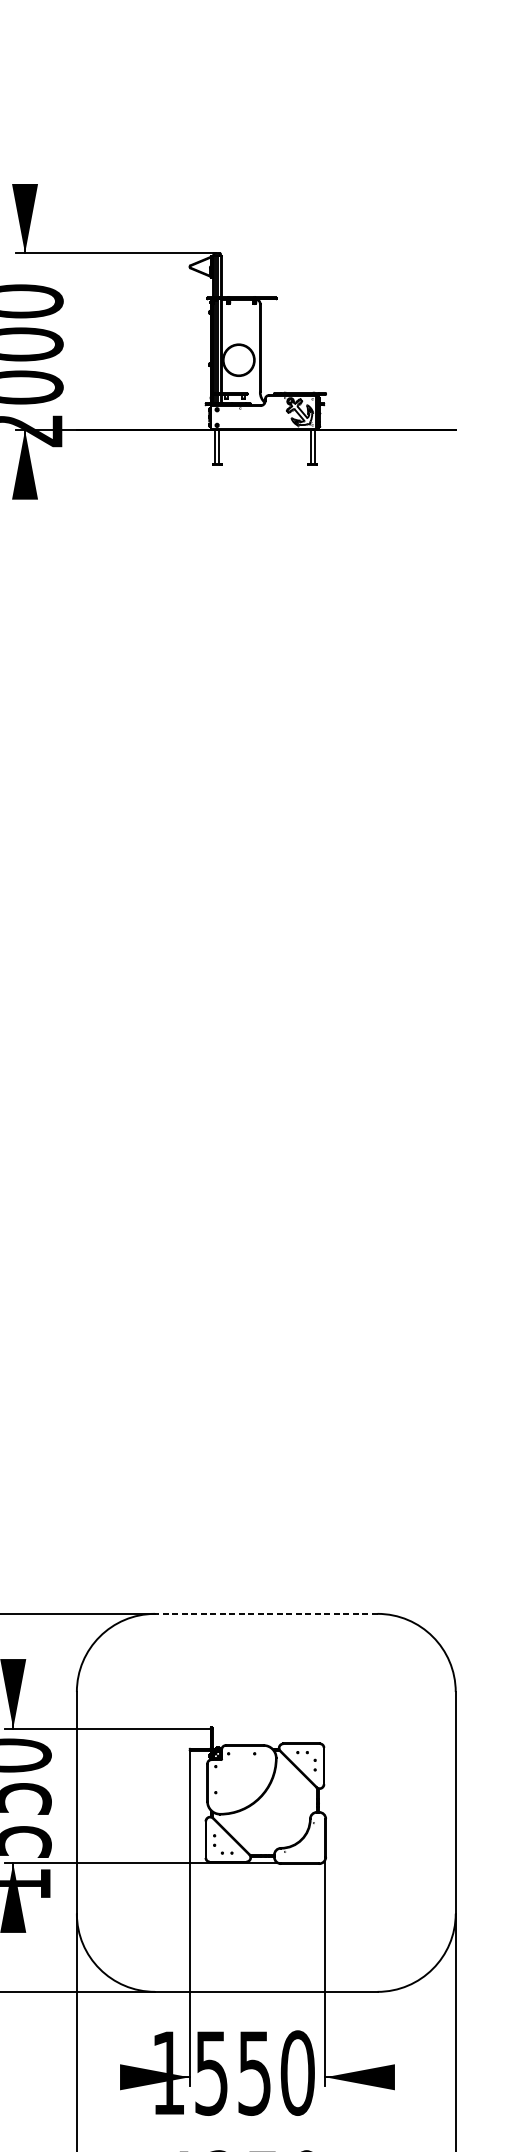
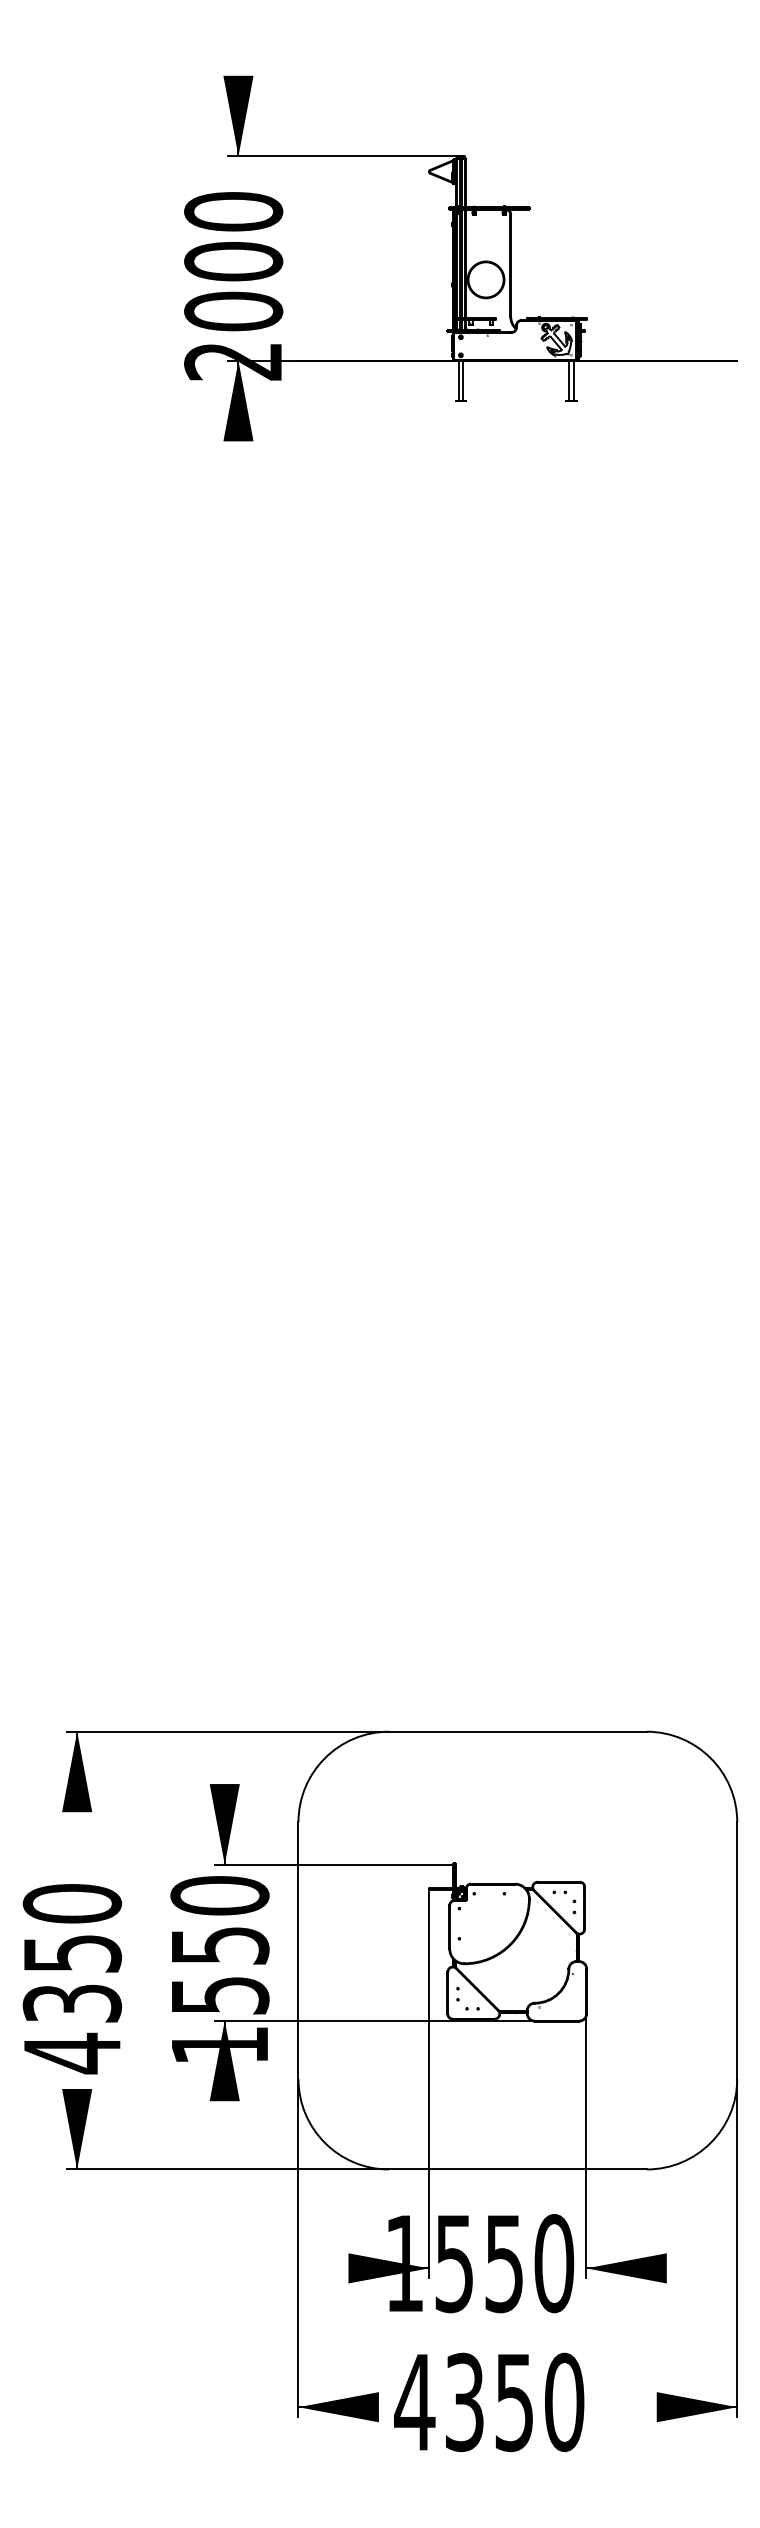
line: (266, 1613) -> (517, 1731), dashed -> solid

